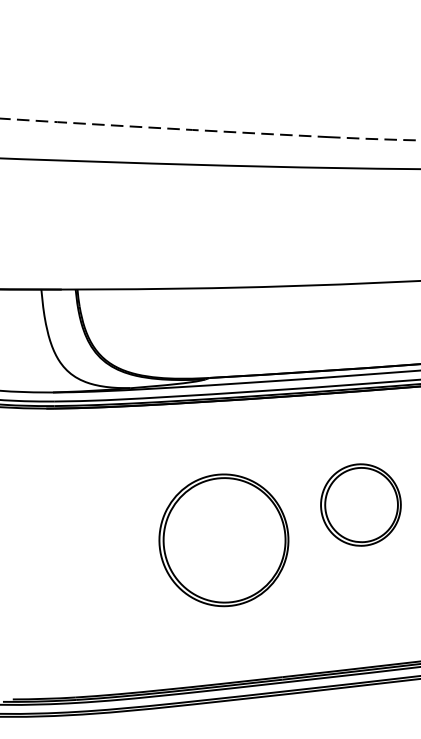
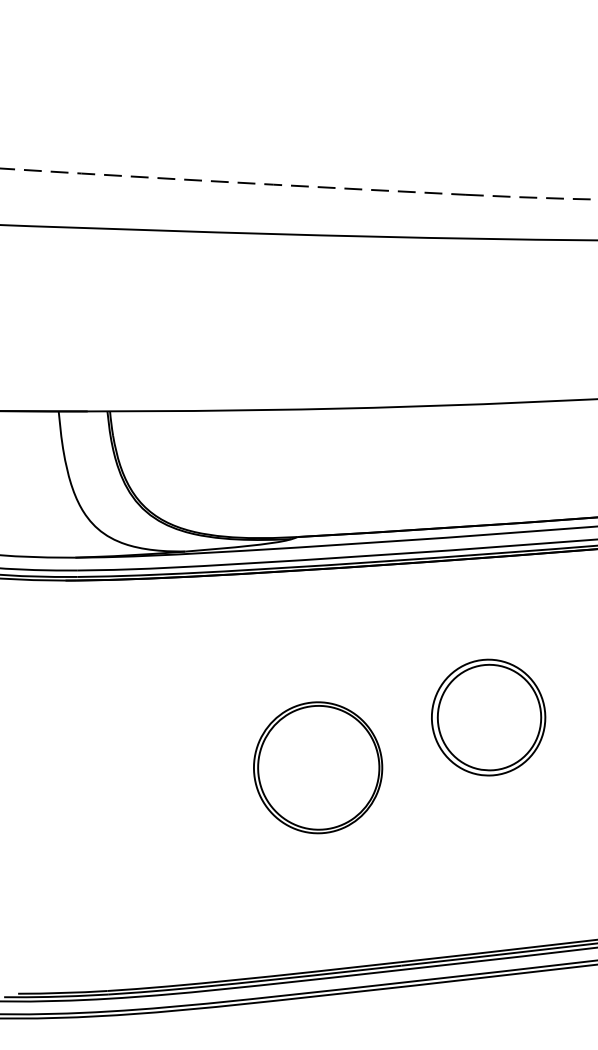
part: (360, 504) -> (487, 716), moved
part: (223, 540) -> (317, 767), size x0.7

